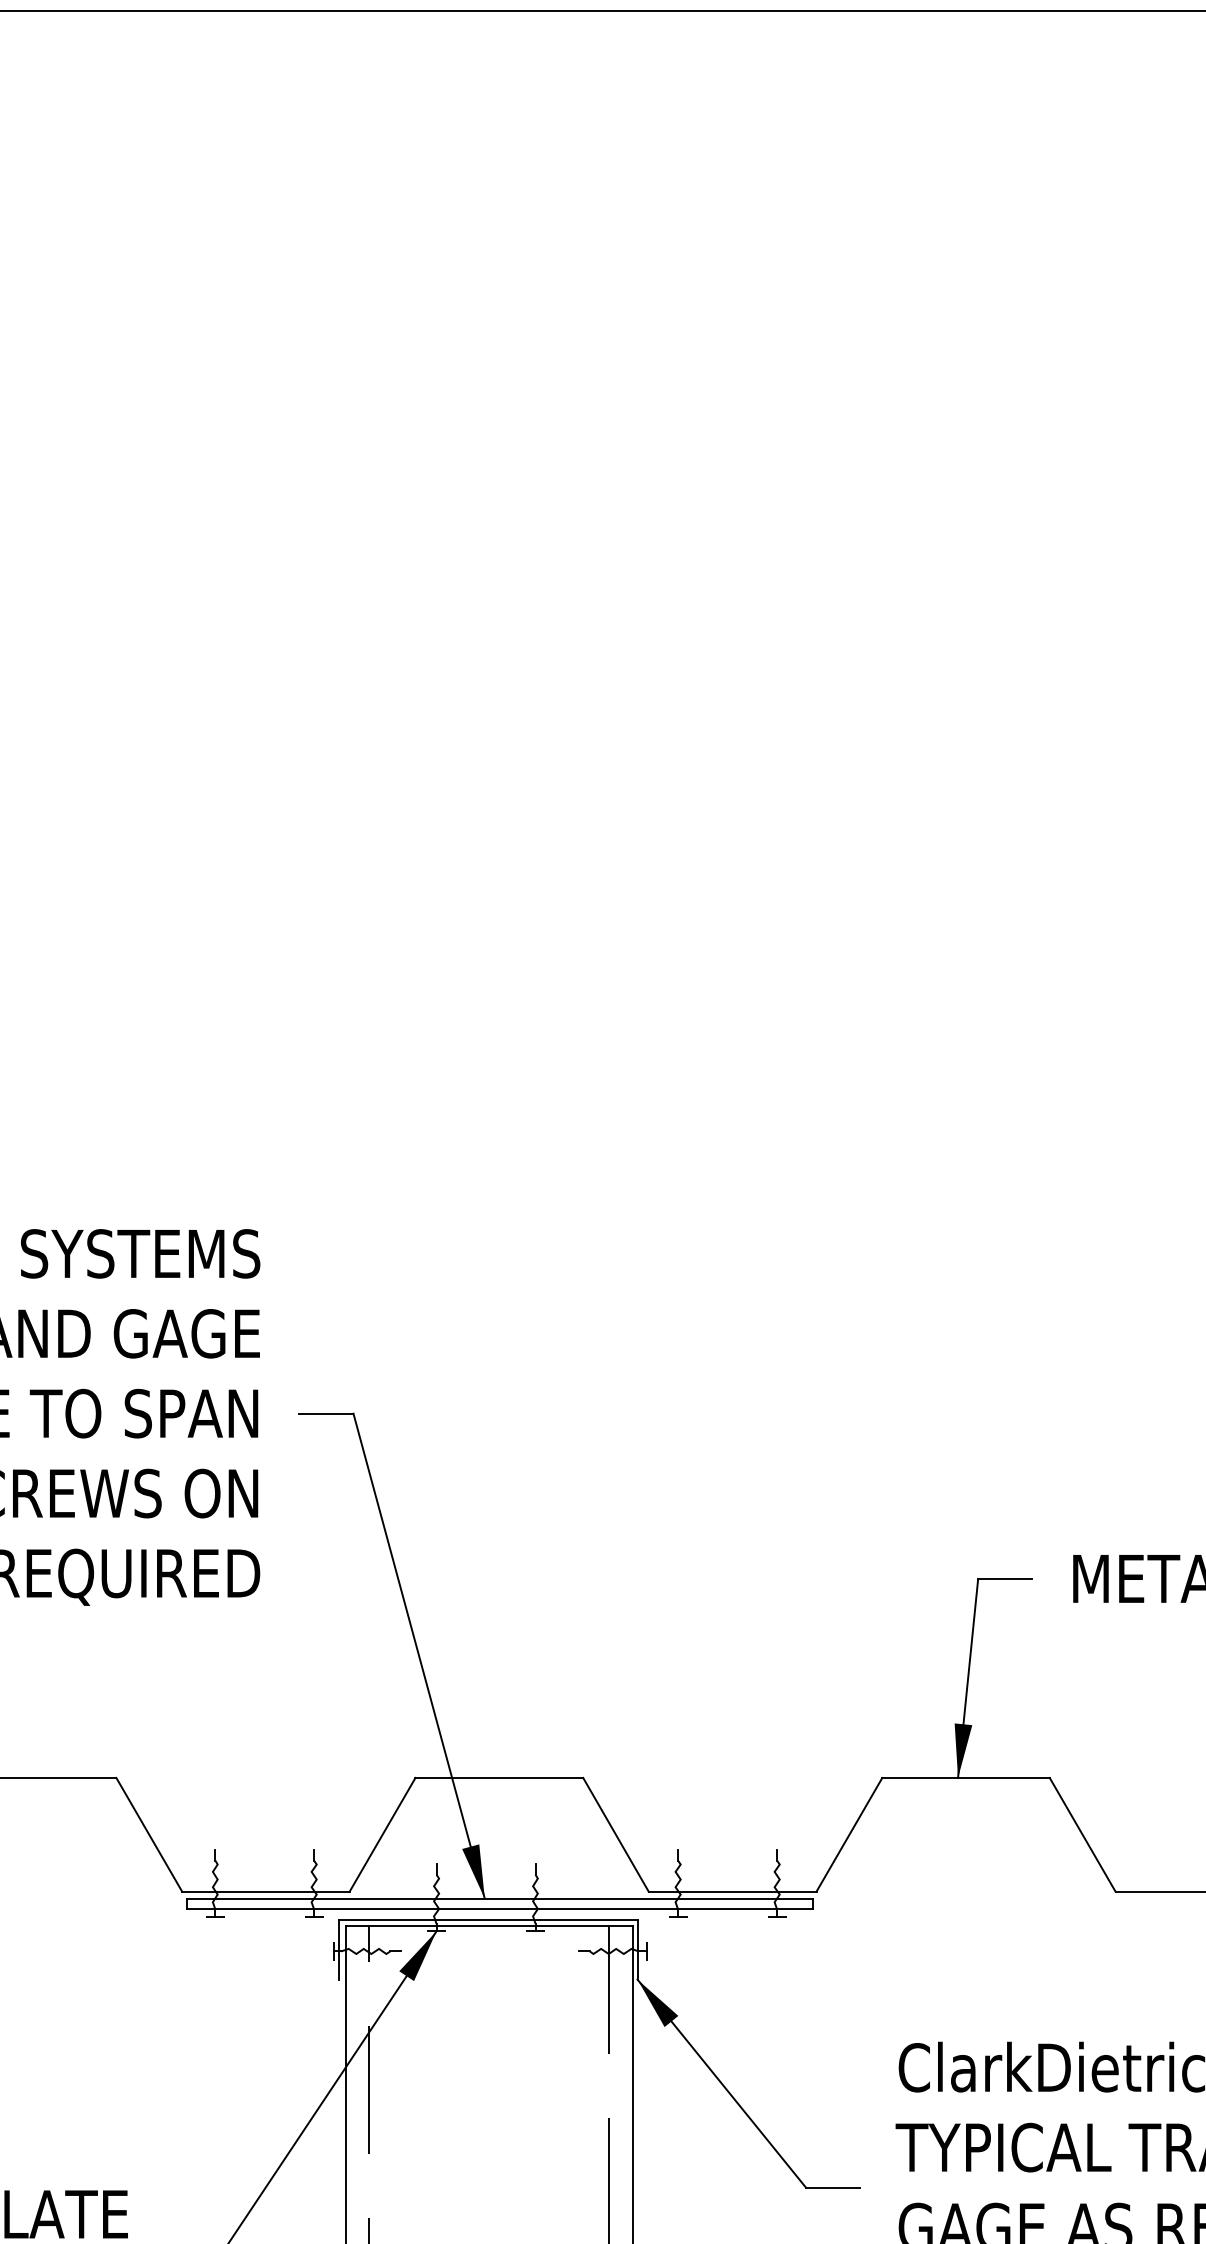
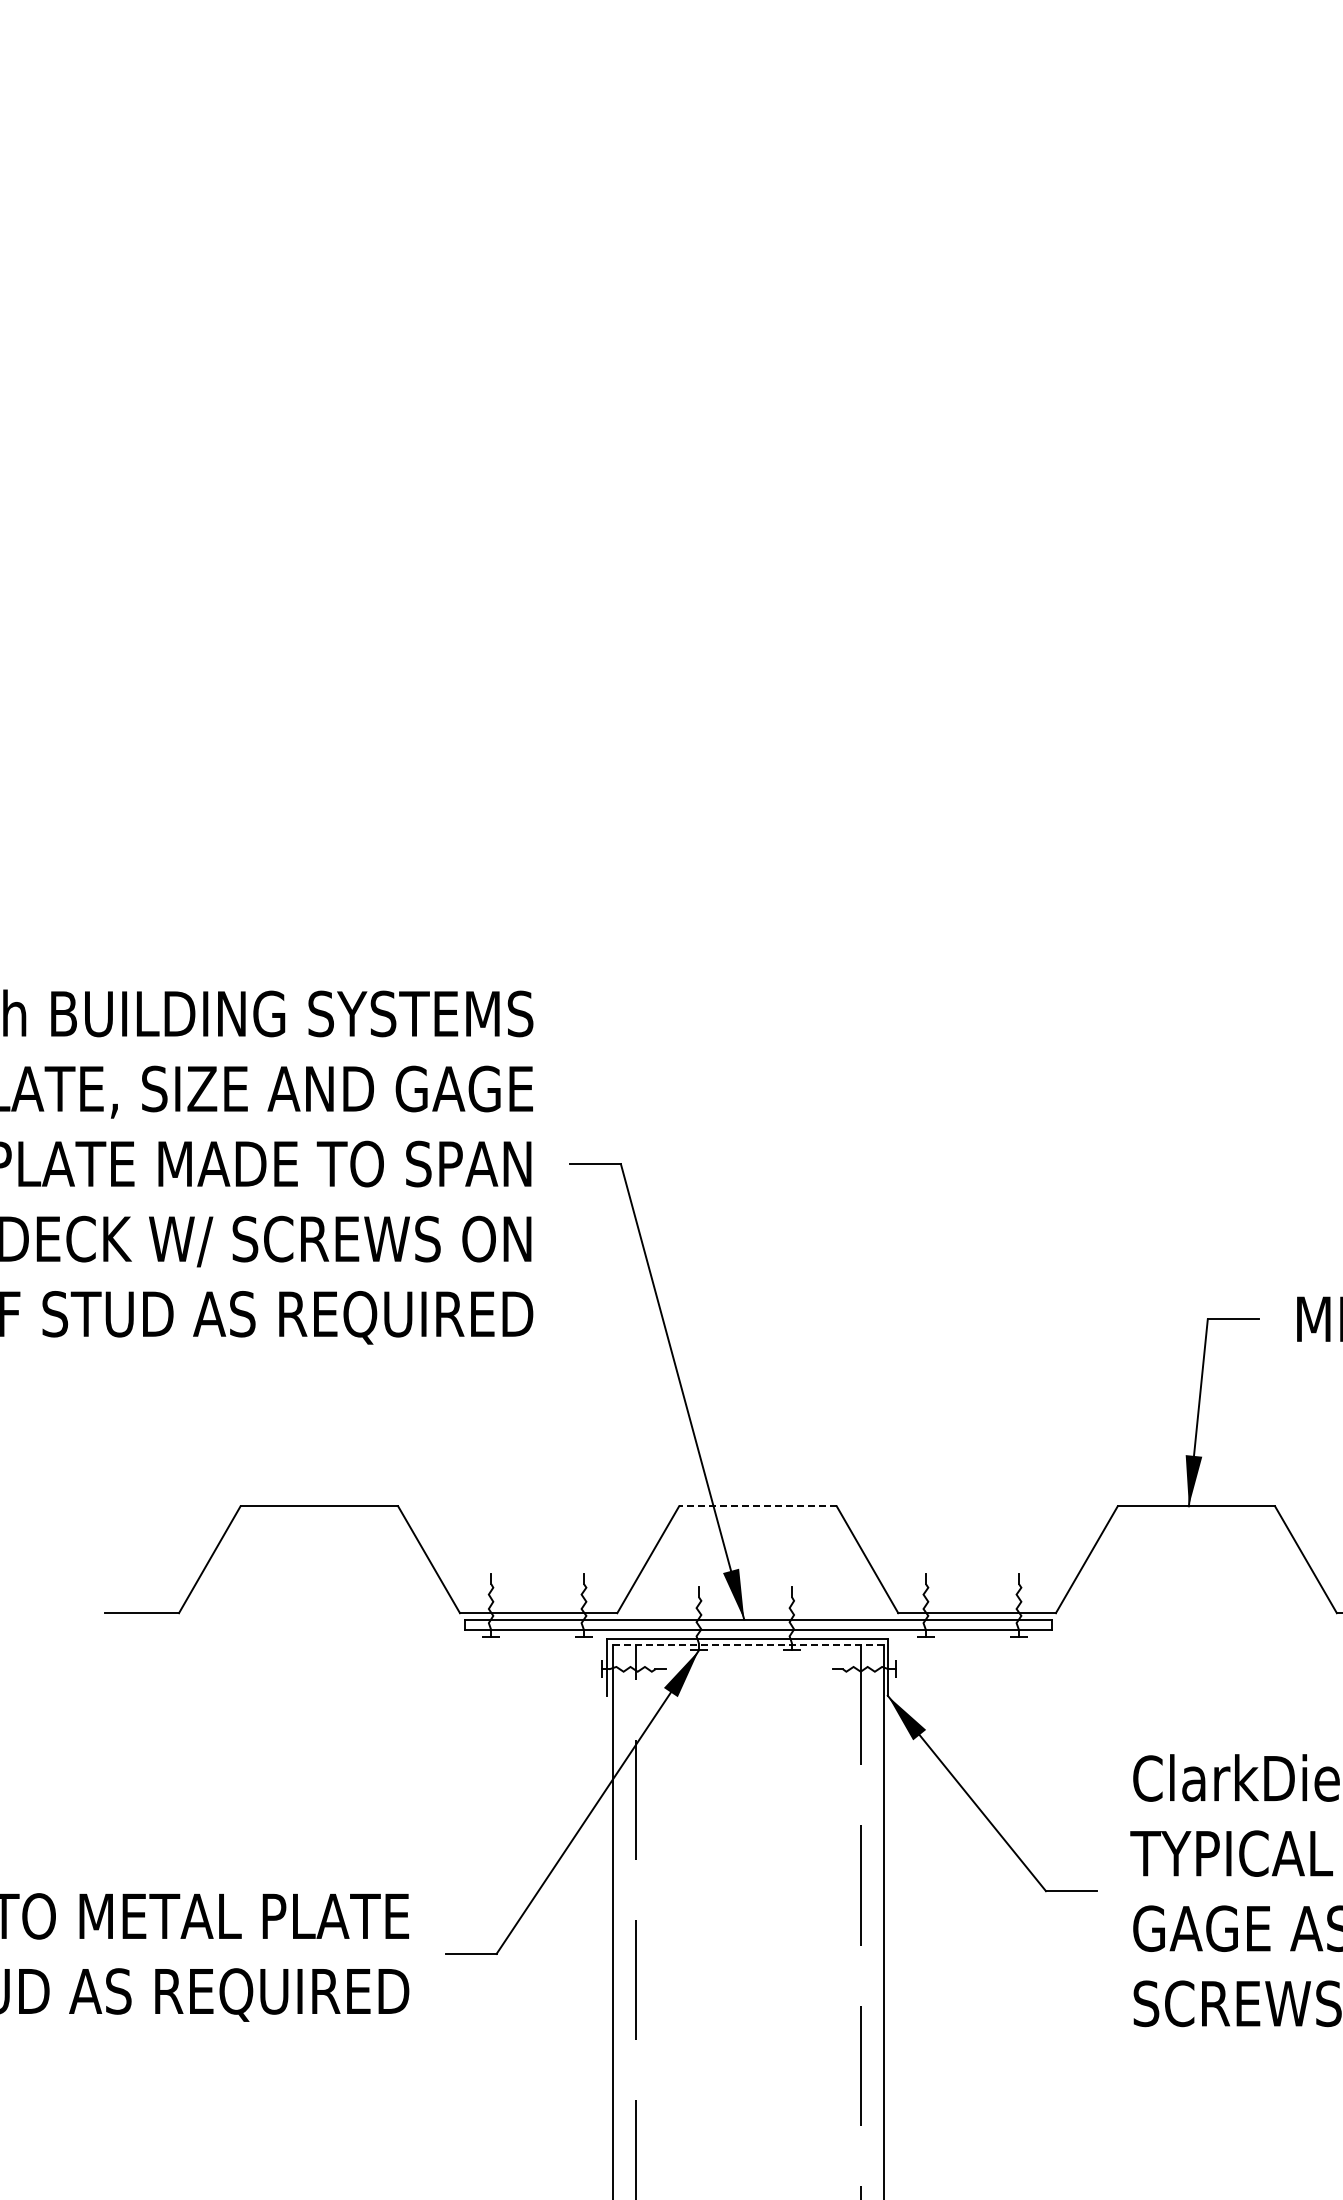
line: (498, 1778) -> (757, 1506), solid -> dashed
line: (490, 1926) -> (749, 1645), solid -> dashed

